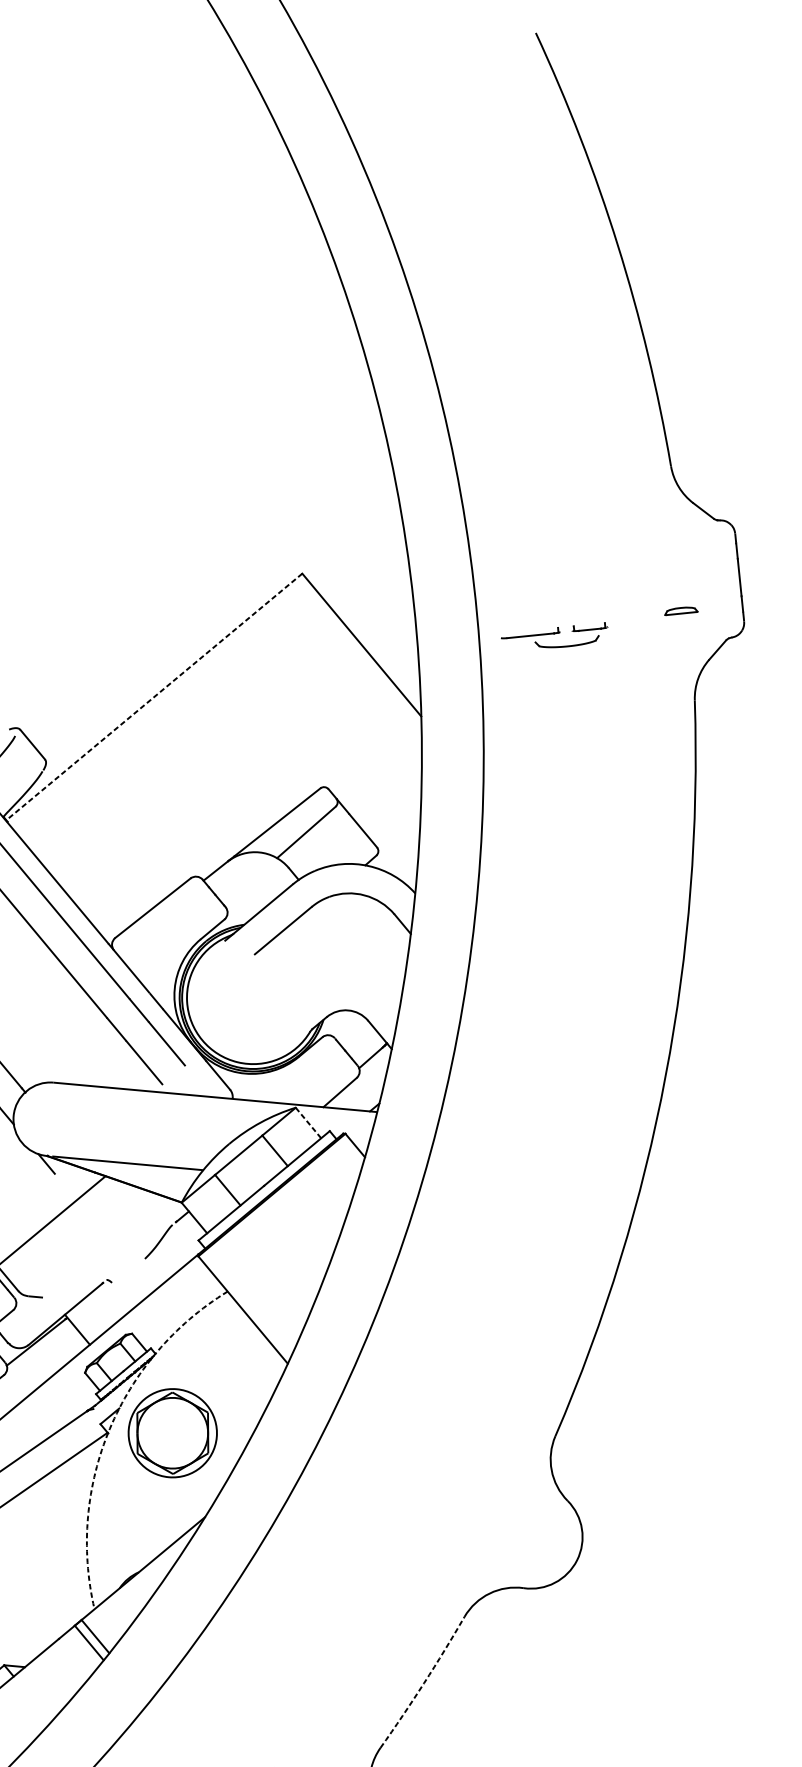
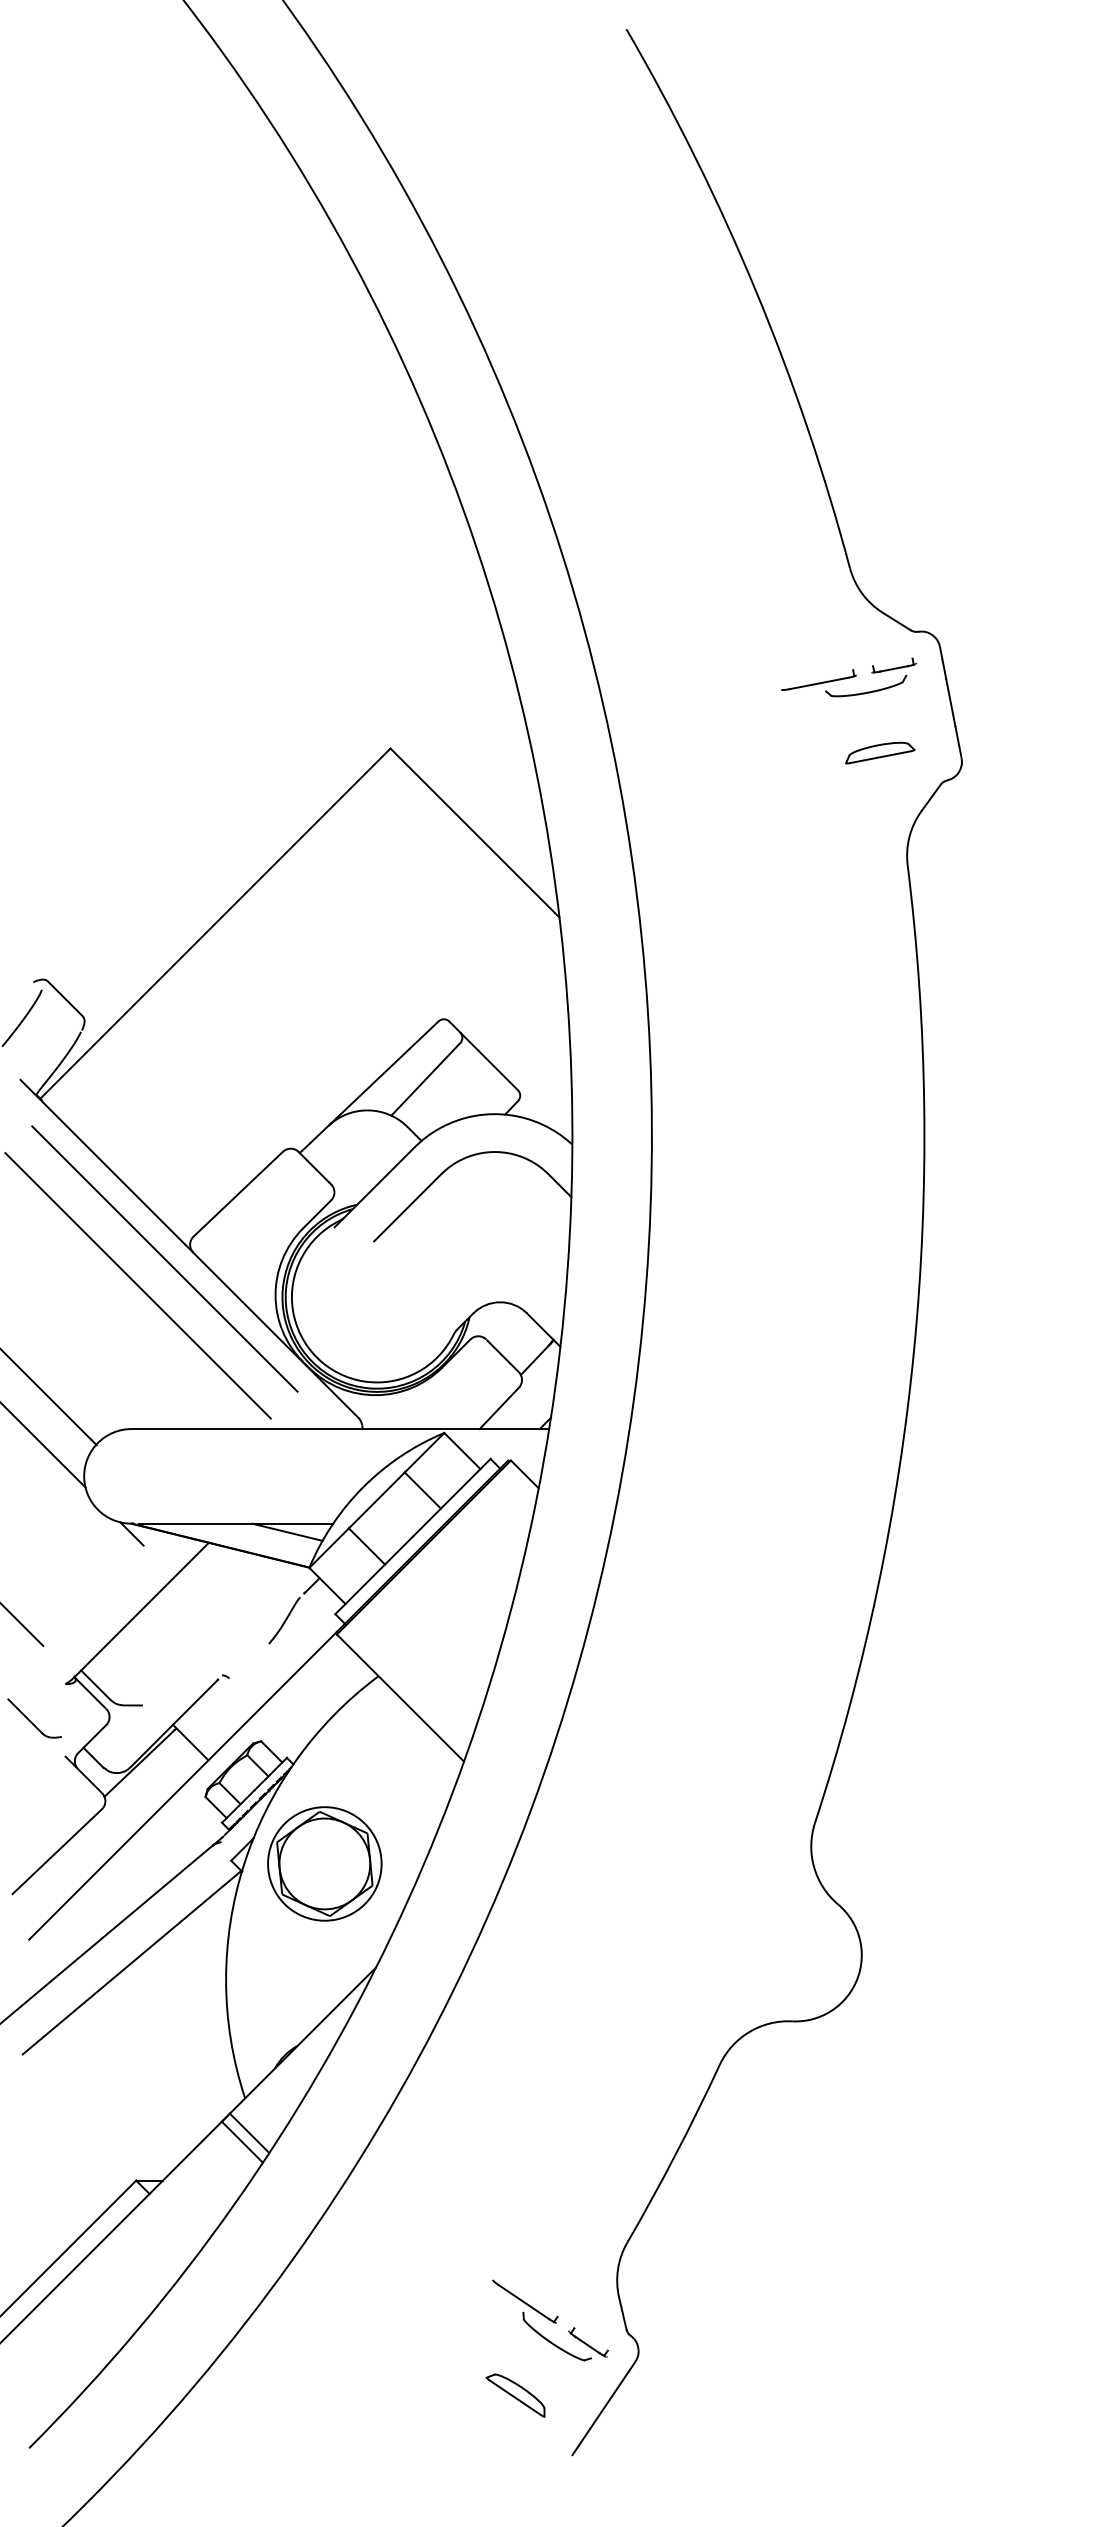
part: (681, 611) -> (880, 752), size x1.67
part: (554, 633) -> (849, 677), moved
line: (154, 696) -> (215, 923), dashed -> solid
line: (308, 1123) -> (462, 1451), dashed -> solid
line: (167, 1173) -> (287, 1531), added
arc: (109, 1428) -> (243, 1865), dashed -> solid
arc: (424, 1683) -> (675, 2154), dashed -> solid

